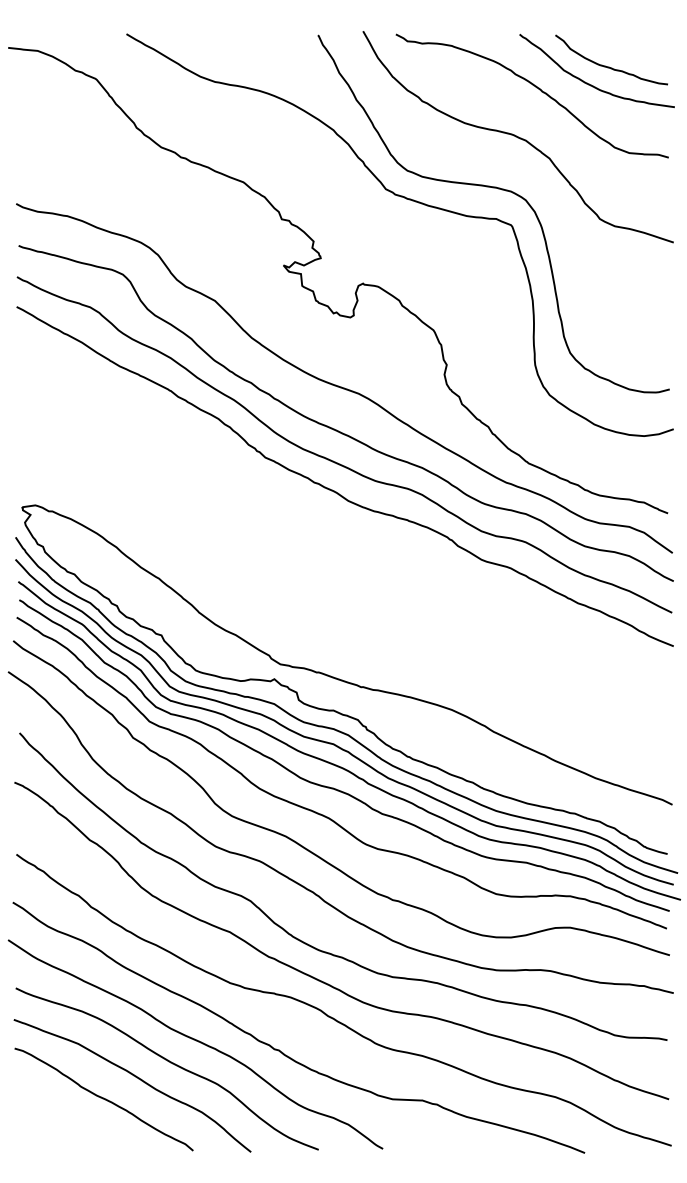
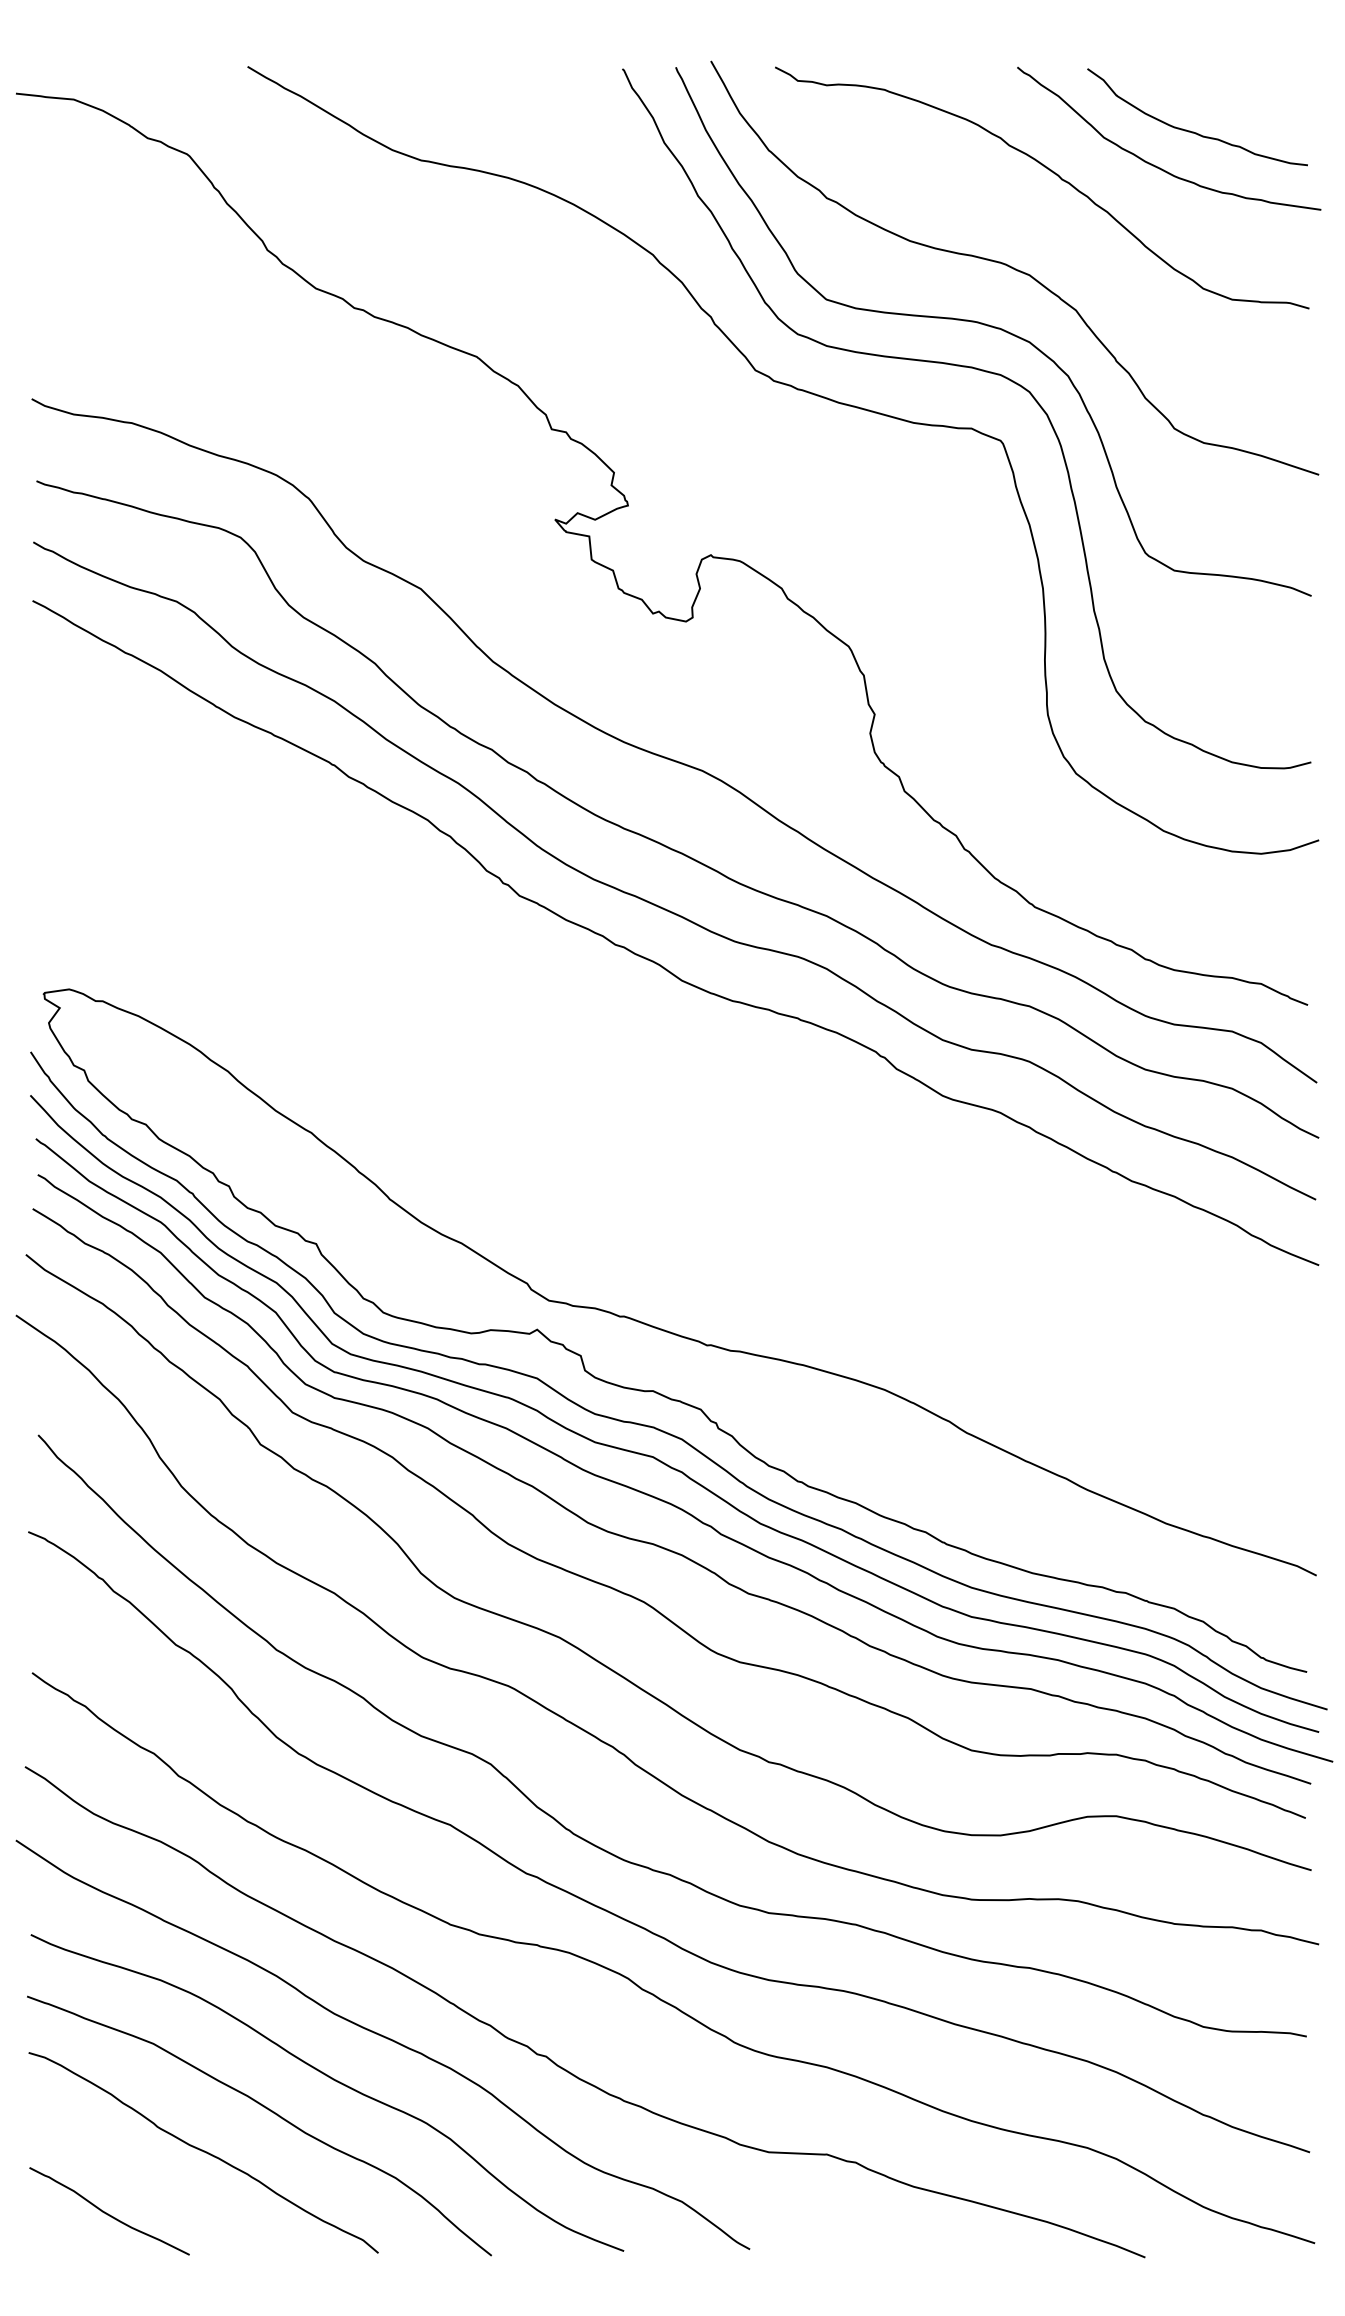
curve: (506, 167) -> (991, 327), added
curve: (54, 1129) -> (106, 2211), added

